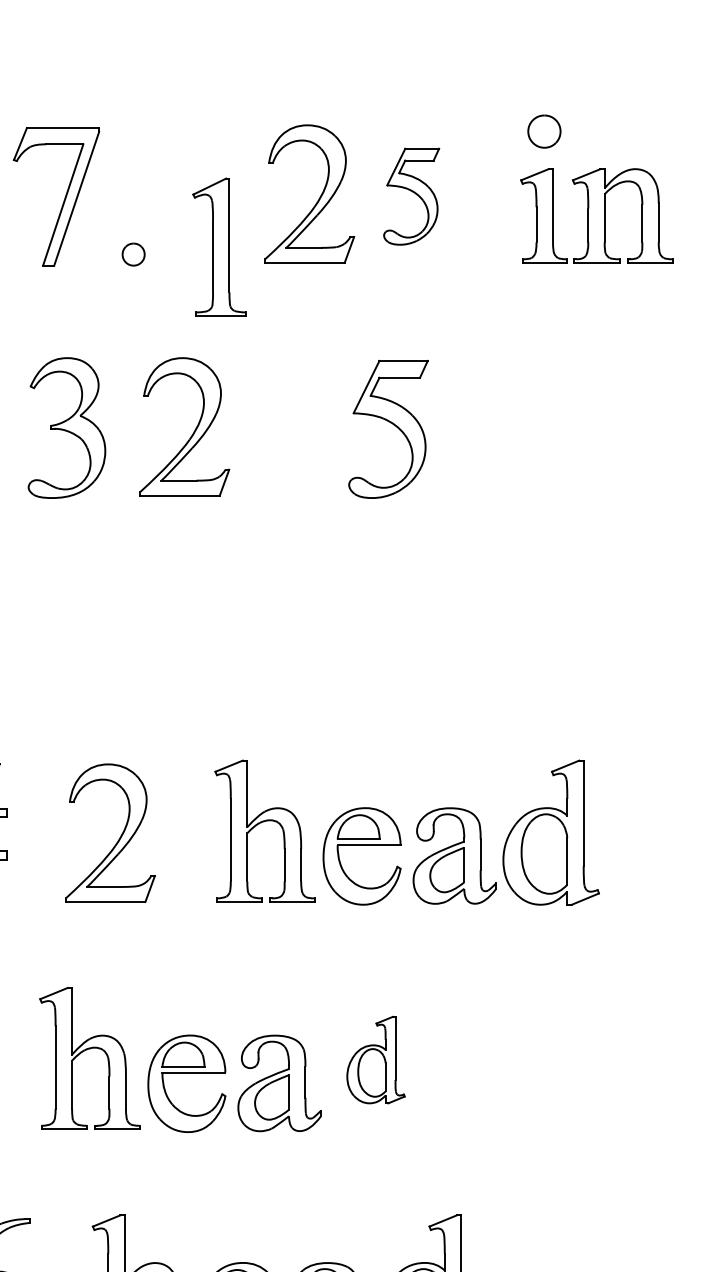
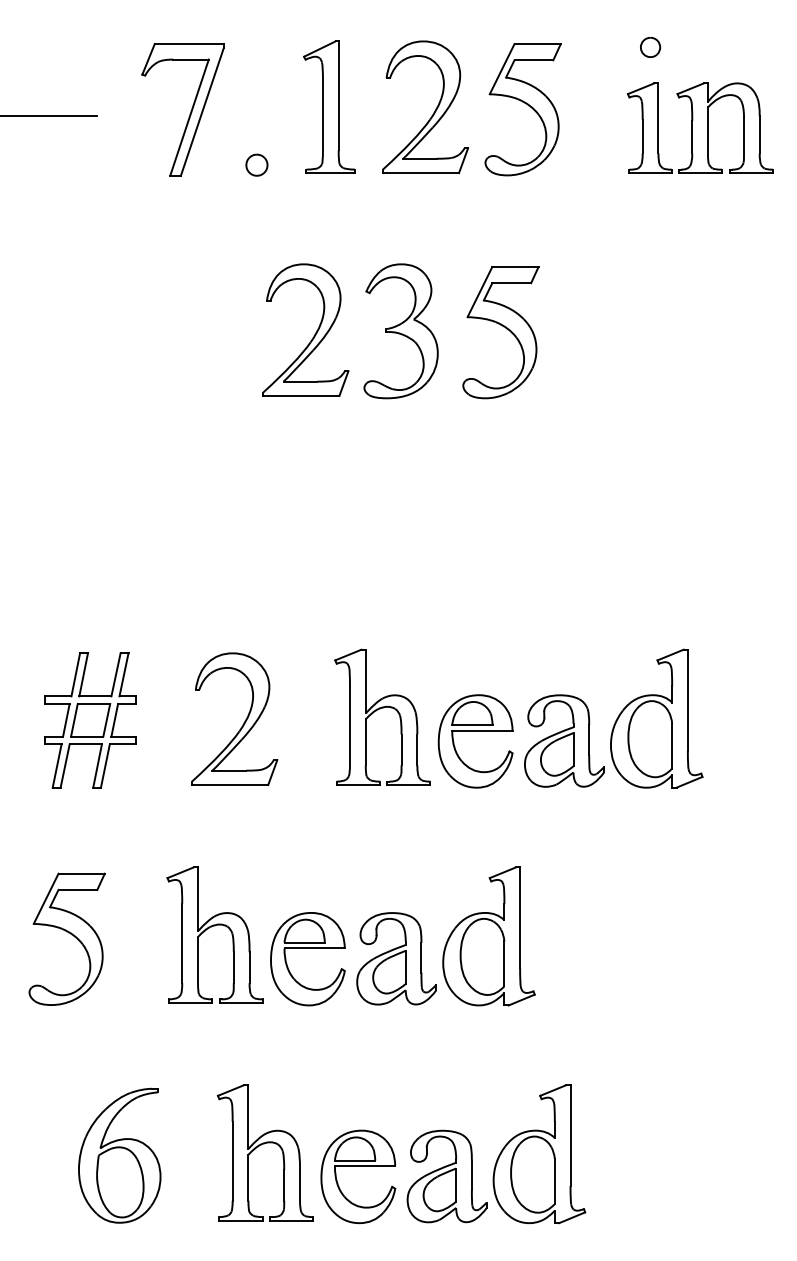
part: (544, 131) -> (650, 47), size x0.62
part: (410, 196) -> (522, 109), size x1.43
part: (219, 246) -> (329, 106), moved
part: (66, 428) -> (400, 331), moved
part: (375, 1060) -> (488, 936), size x1.67

